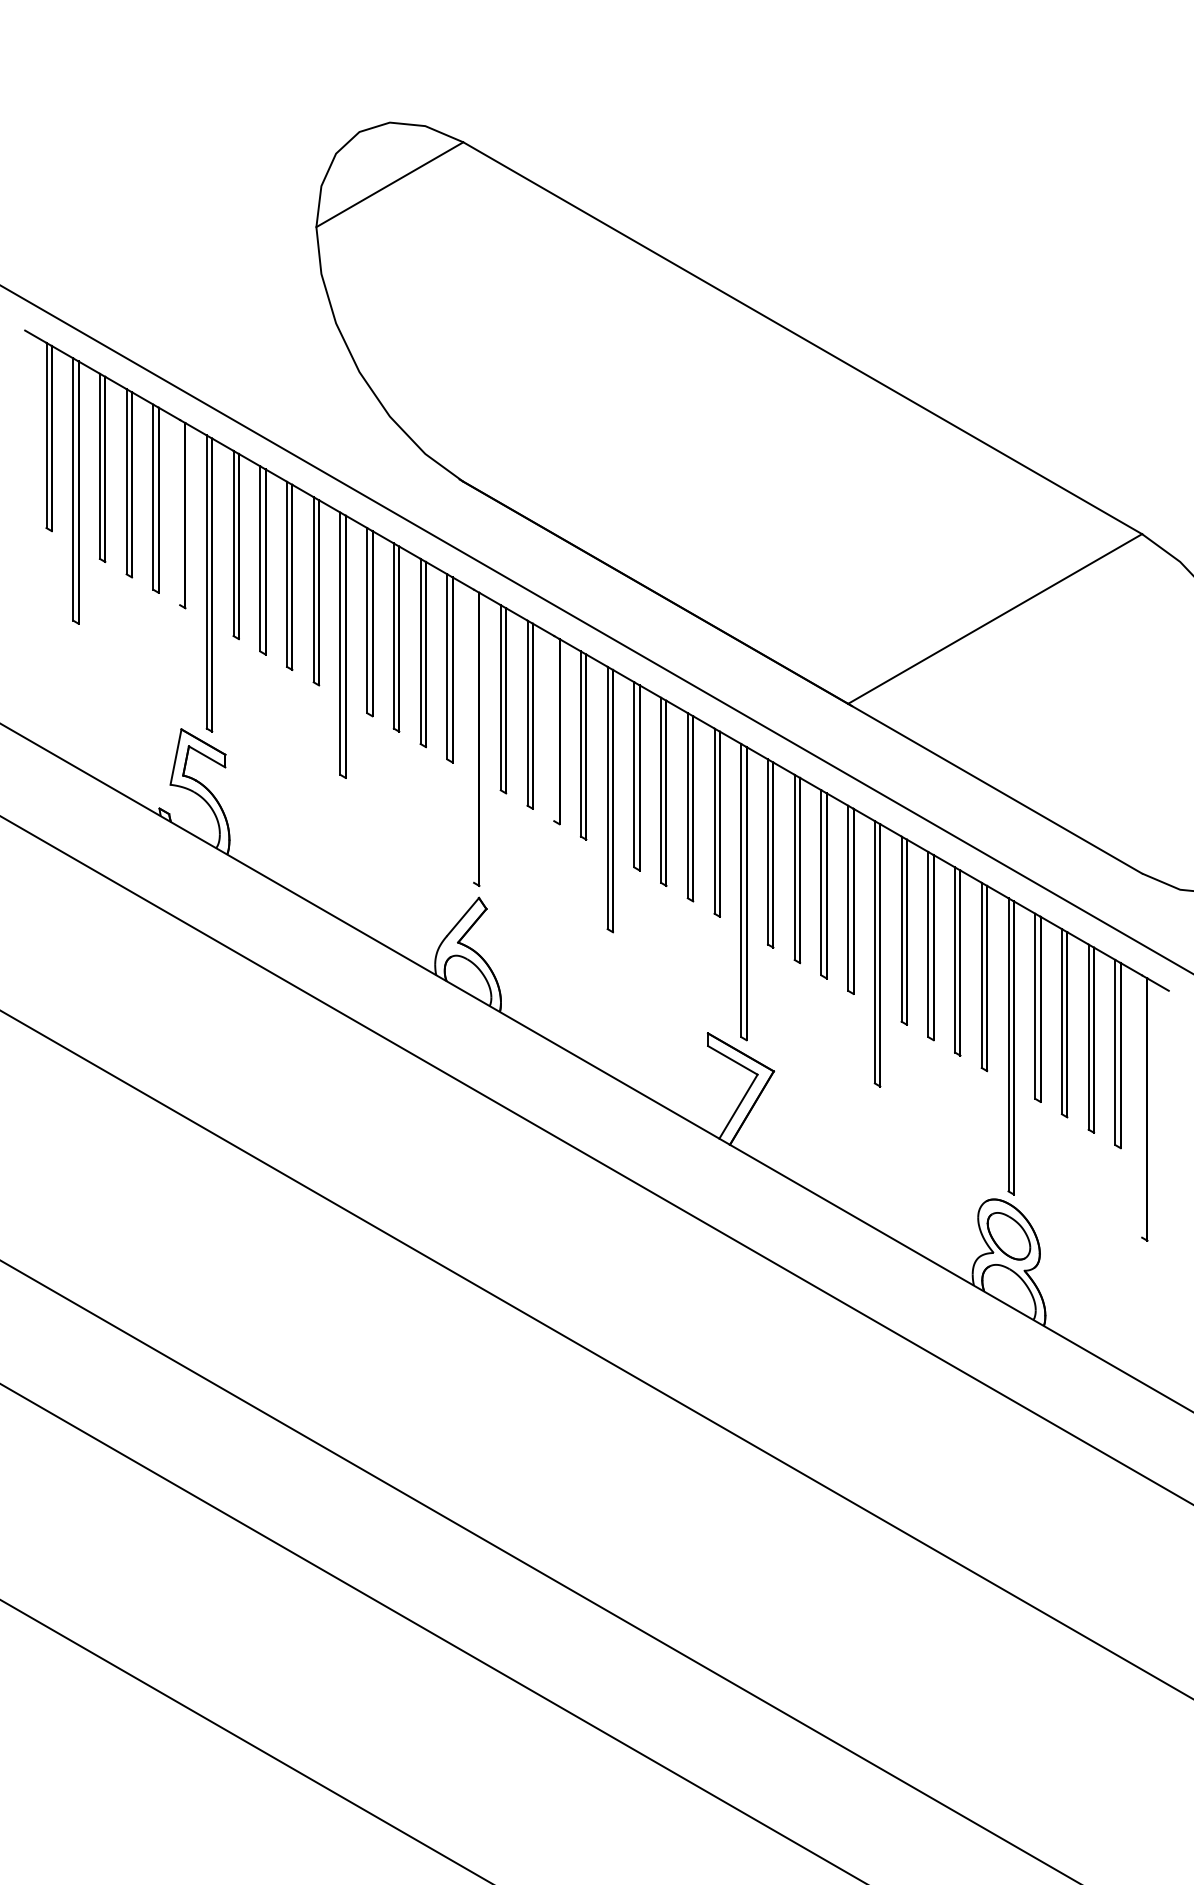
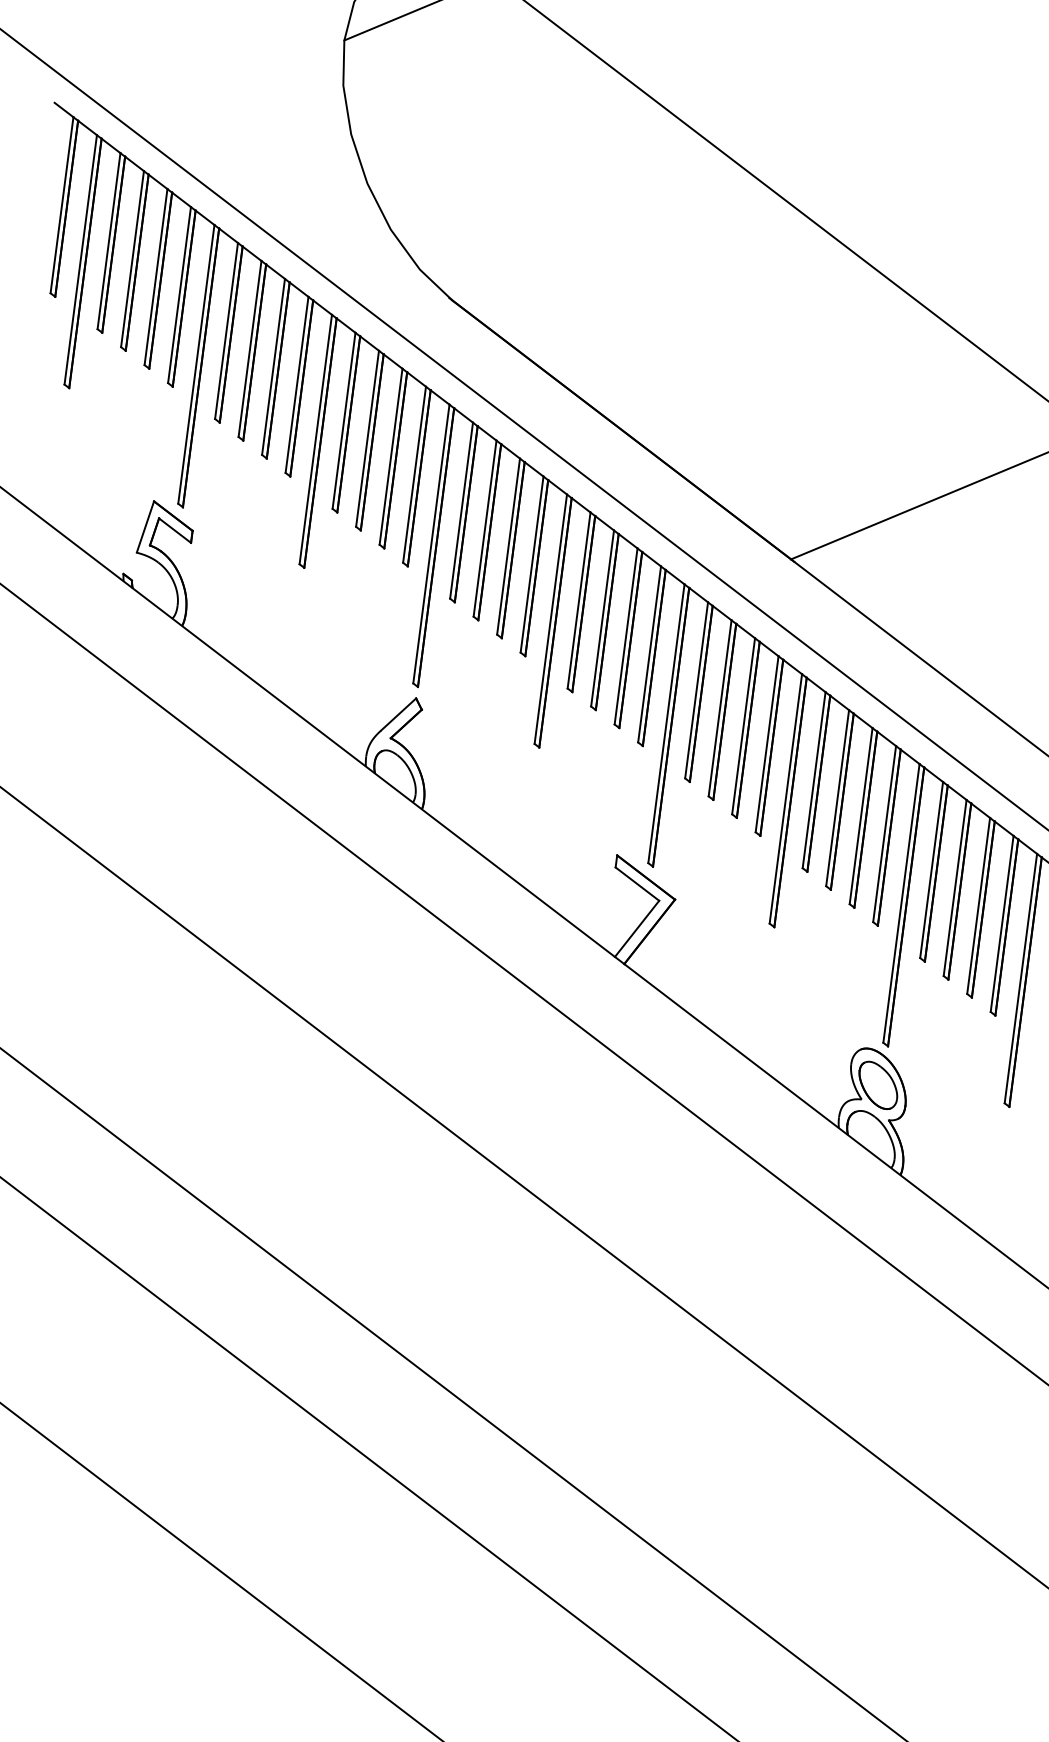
line: (180, 512) -> (179, 294), added
line: (554, 728) -> (508, 546), added
line: (474, 735) -> (431, 543), added
line: (1142, 1106) -> (1021, 978), added

